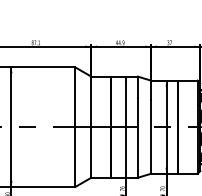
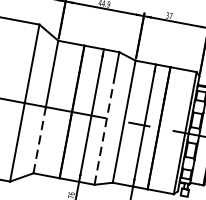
line: (137, 137) -> (103, 131), solid -> dashed
line: (91, 151) -> (40, 138), solid -> dashed

